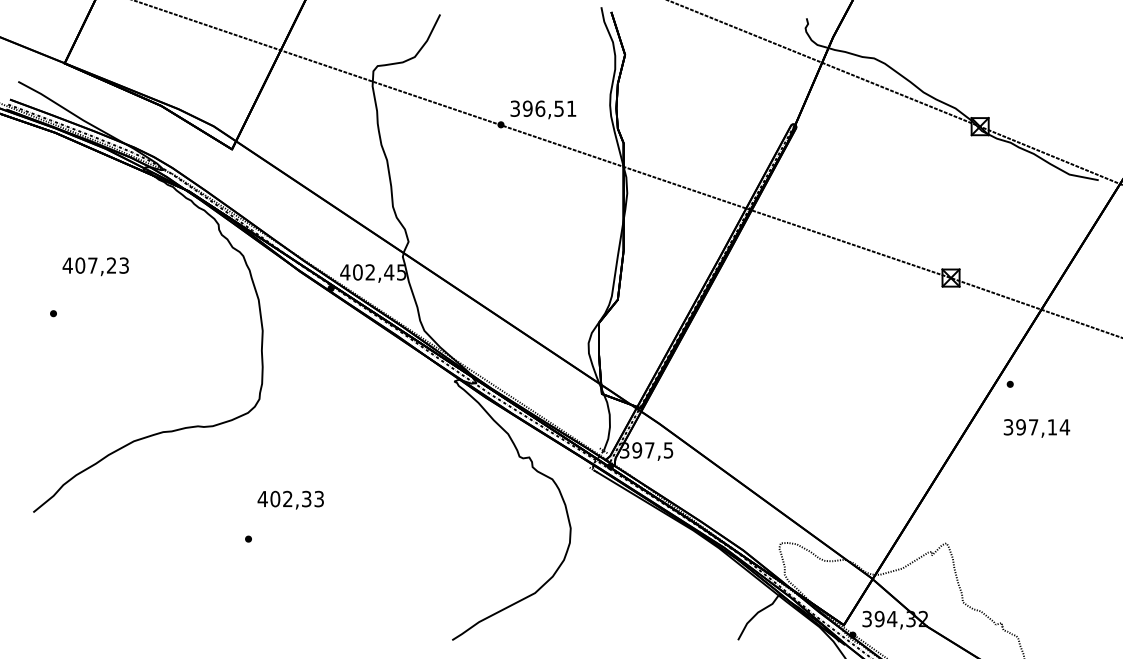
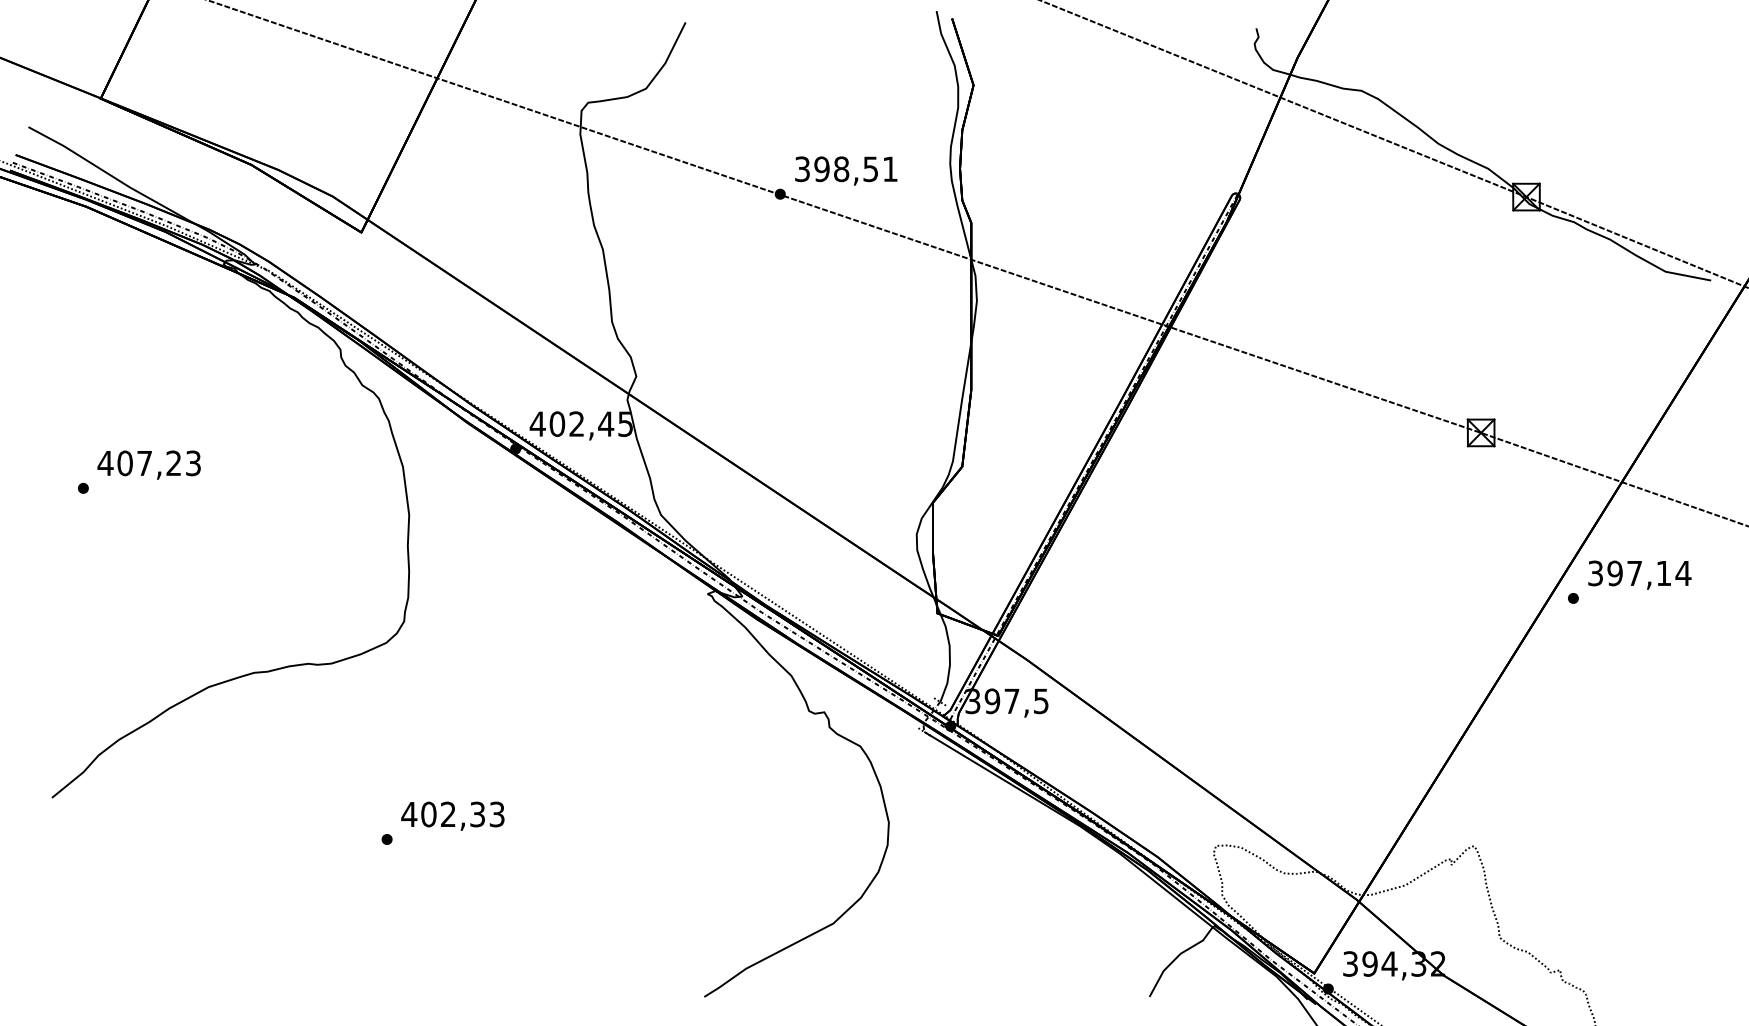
text: (540, 108) -> (841, 168), 396,51 -> 398,51
text: (95, 266) -> (148, 464), moved
text: (1036, 428) -> (1639, 575), moved
text: (290, 499) -> (452, 815), moved

